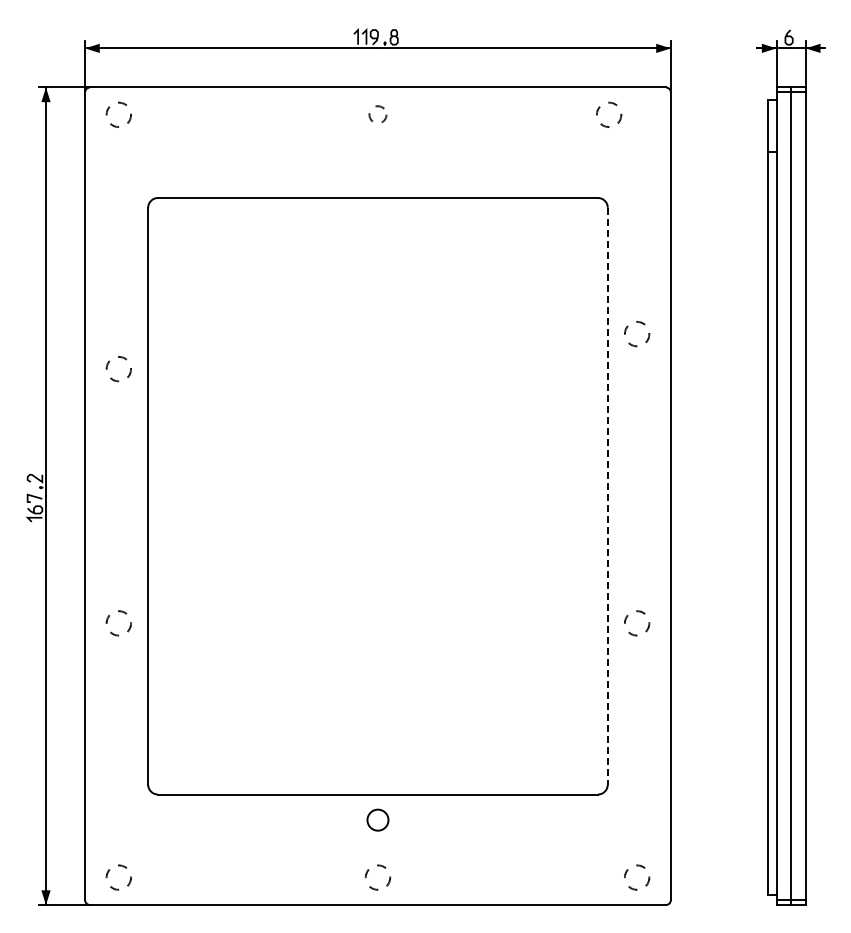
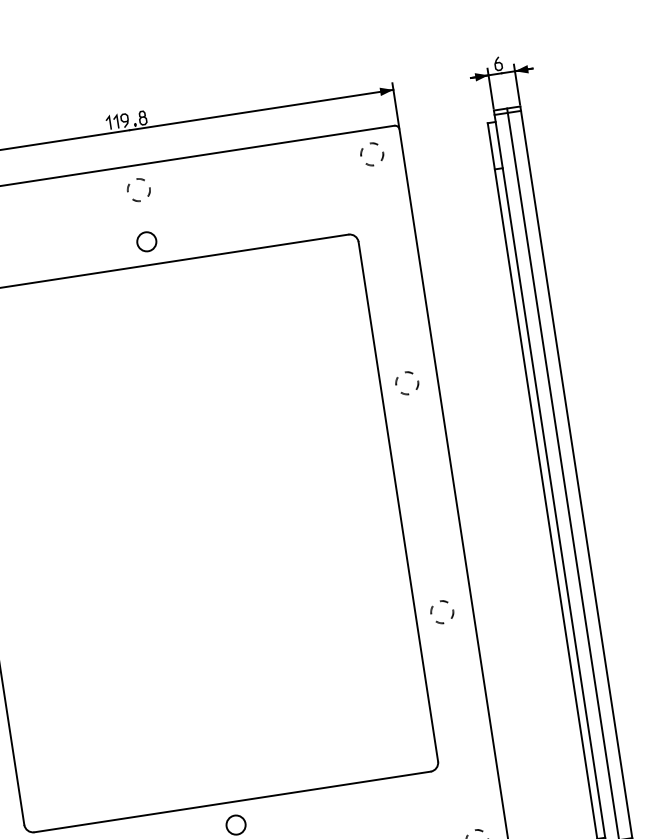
circle: (377, 114) -> (138, 189), size x1.43
circle: (609, 114) -> (372, 153), moved
circle: (377, 171) -> (146, 241), added
circle: (637, 334) -> (407, 383), moved
line: (607, 496) -> (398, 502), dashed -> solid

